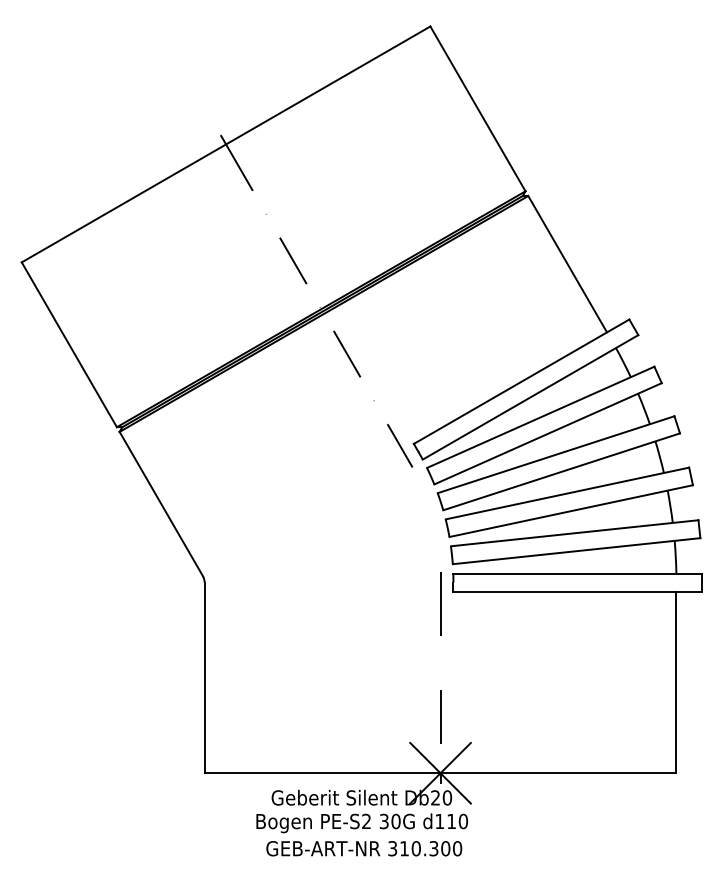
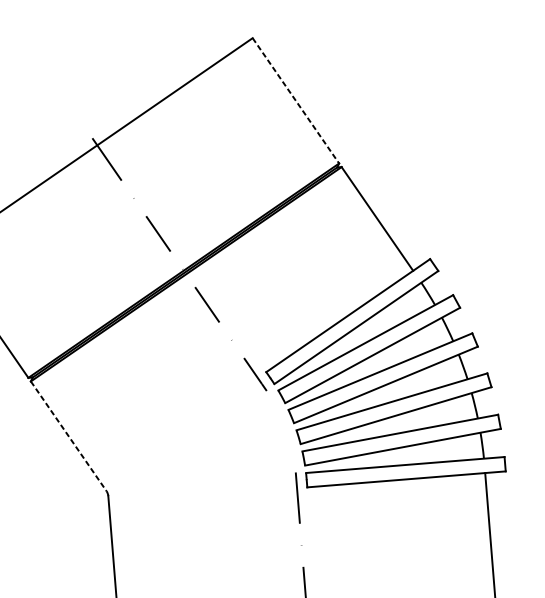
line: (478, 109) -> (296, 101), solid -> dashed
line: (161, 504) -> (68, 436), solid -> dashed

